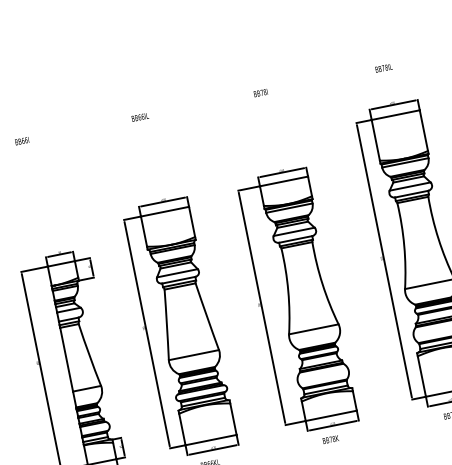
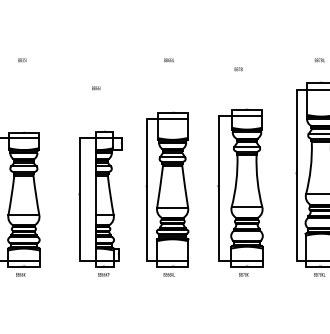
text: (260, 93) -> (238, 69), moved
text: (22, 141) -> (96, 88), moved

